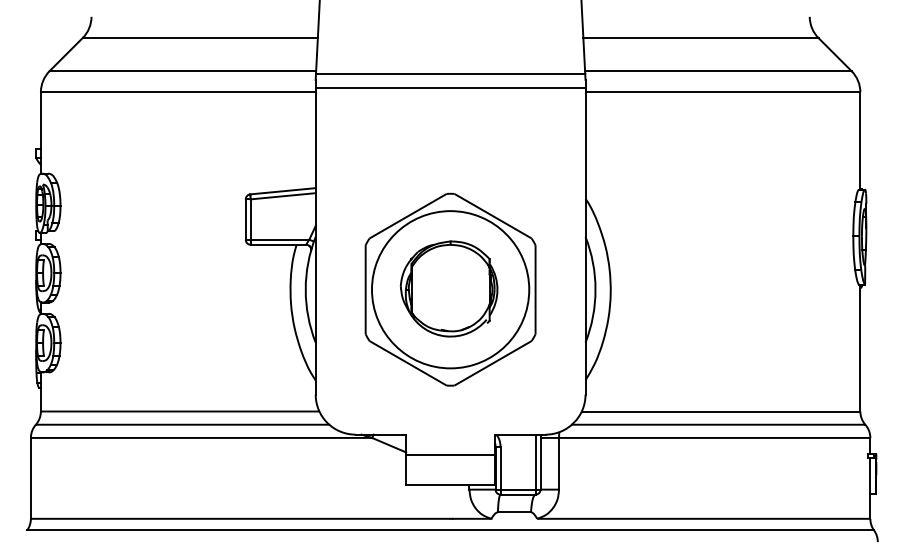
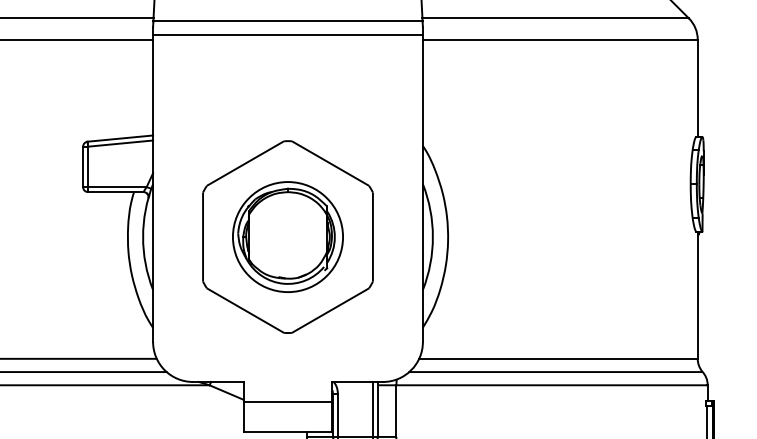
circle: (450, 289) -> (287, 236), size x0.7

